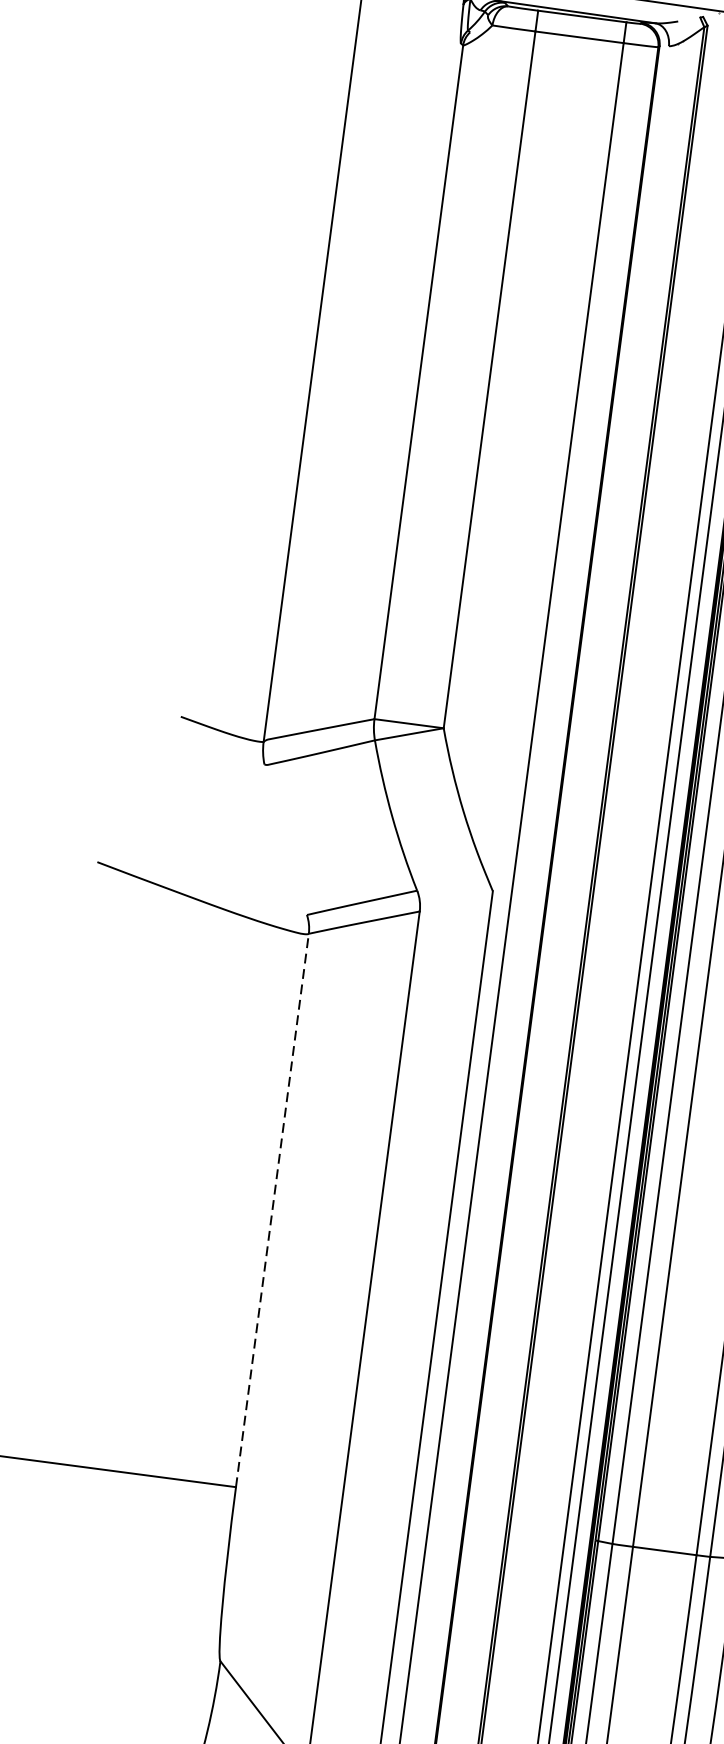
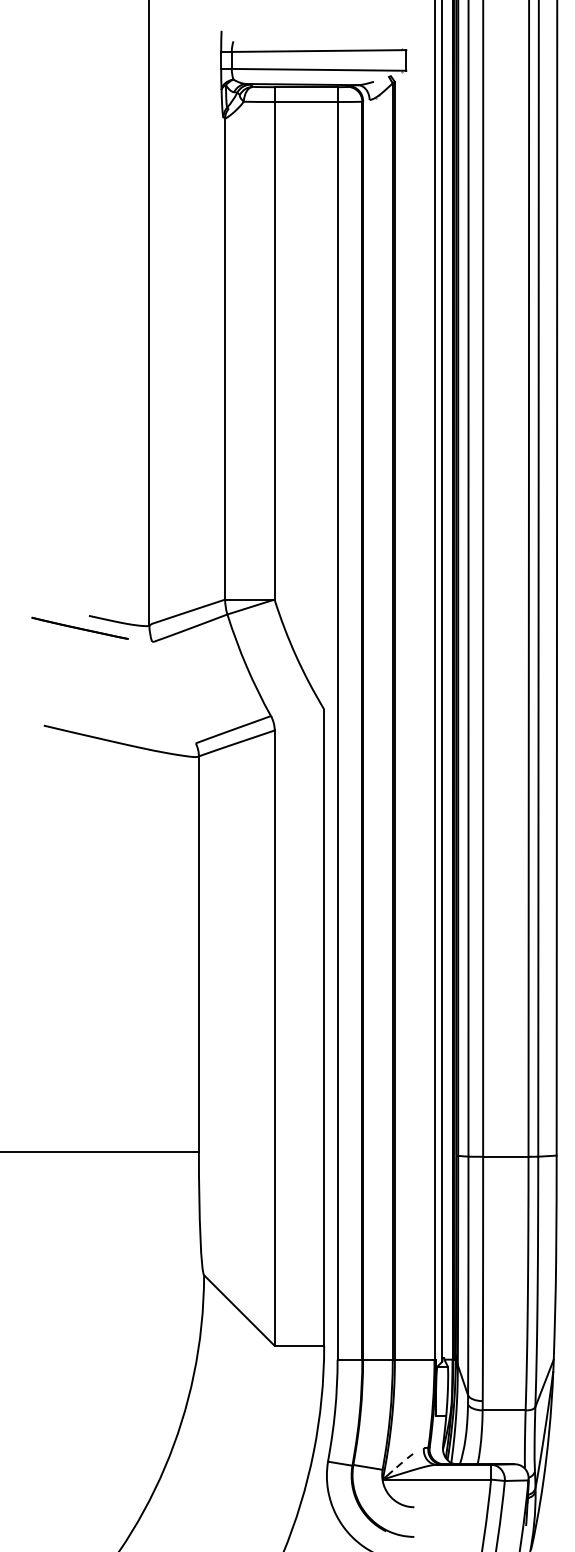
line: (165, 731) -> (79, 627), added
line: (271, 1211) -> (198, 954), dashed -> solid

